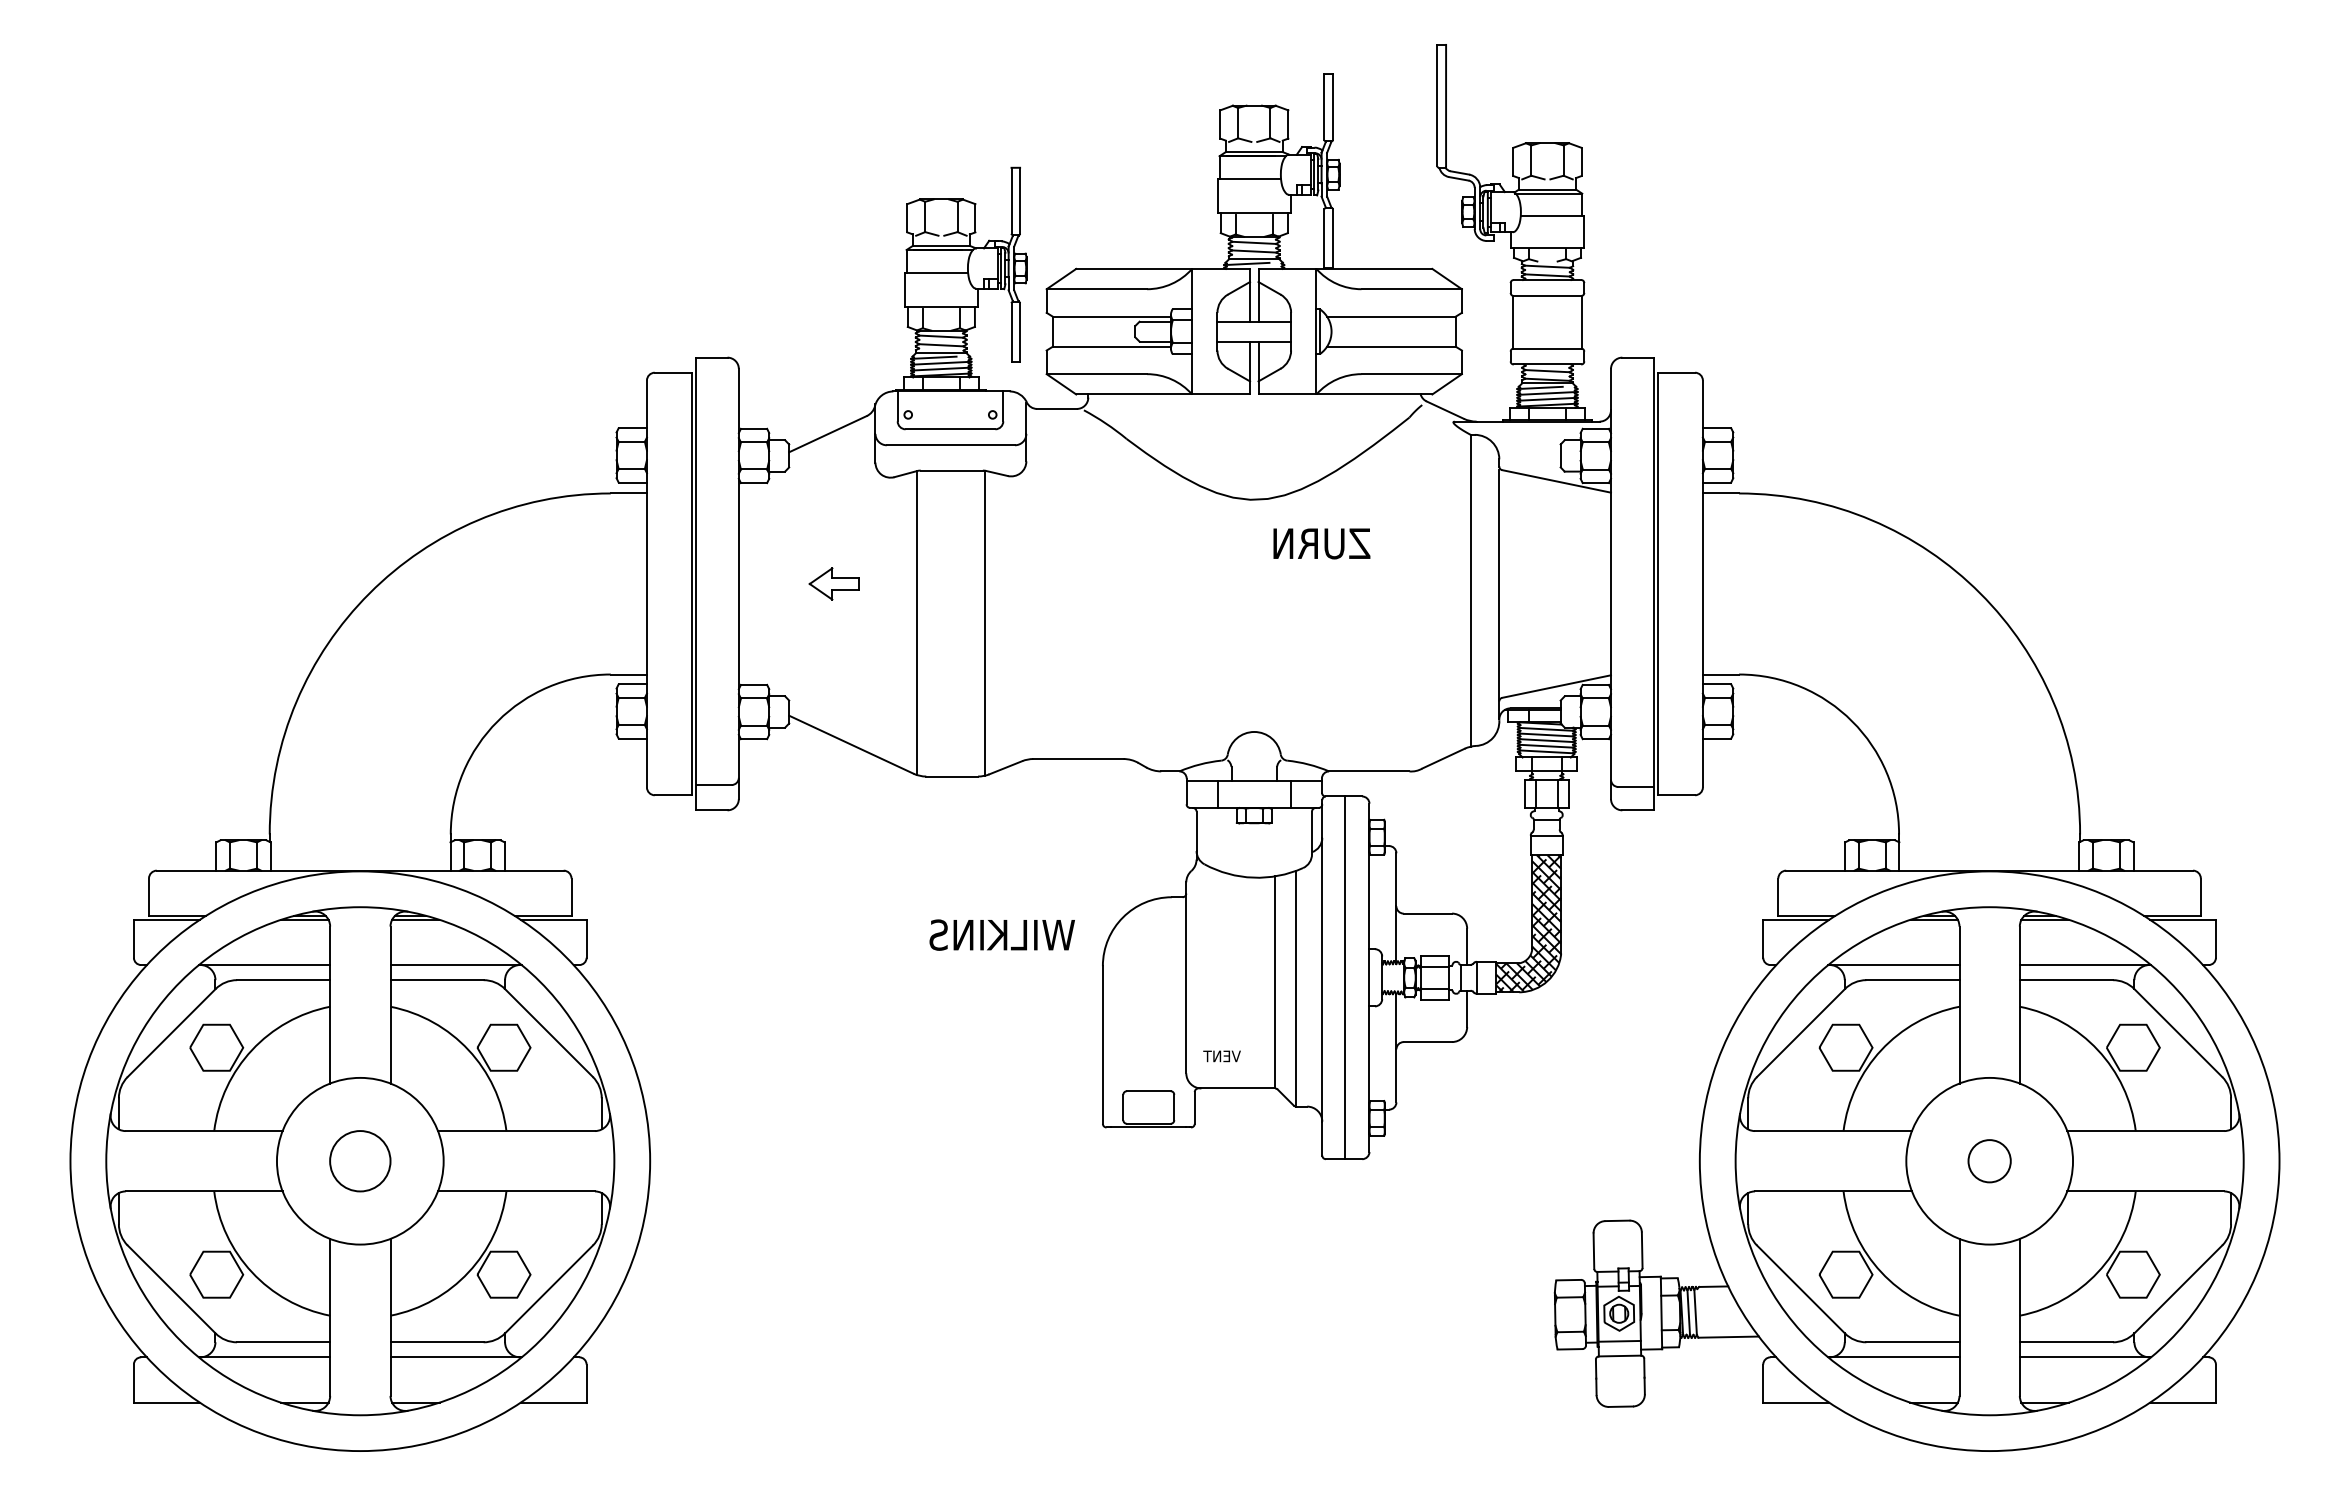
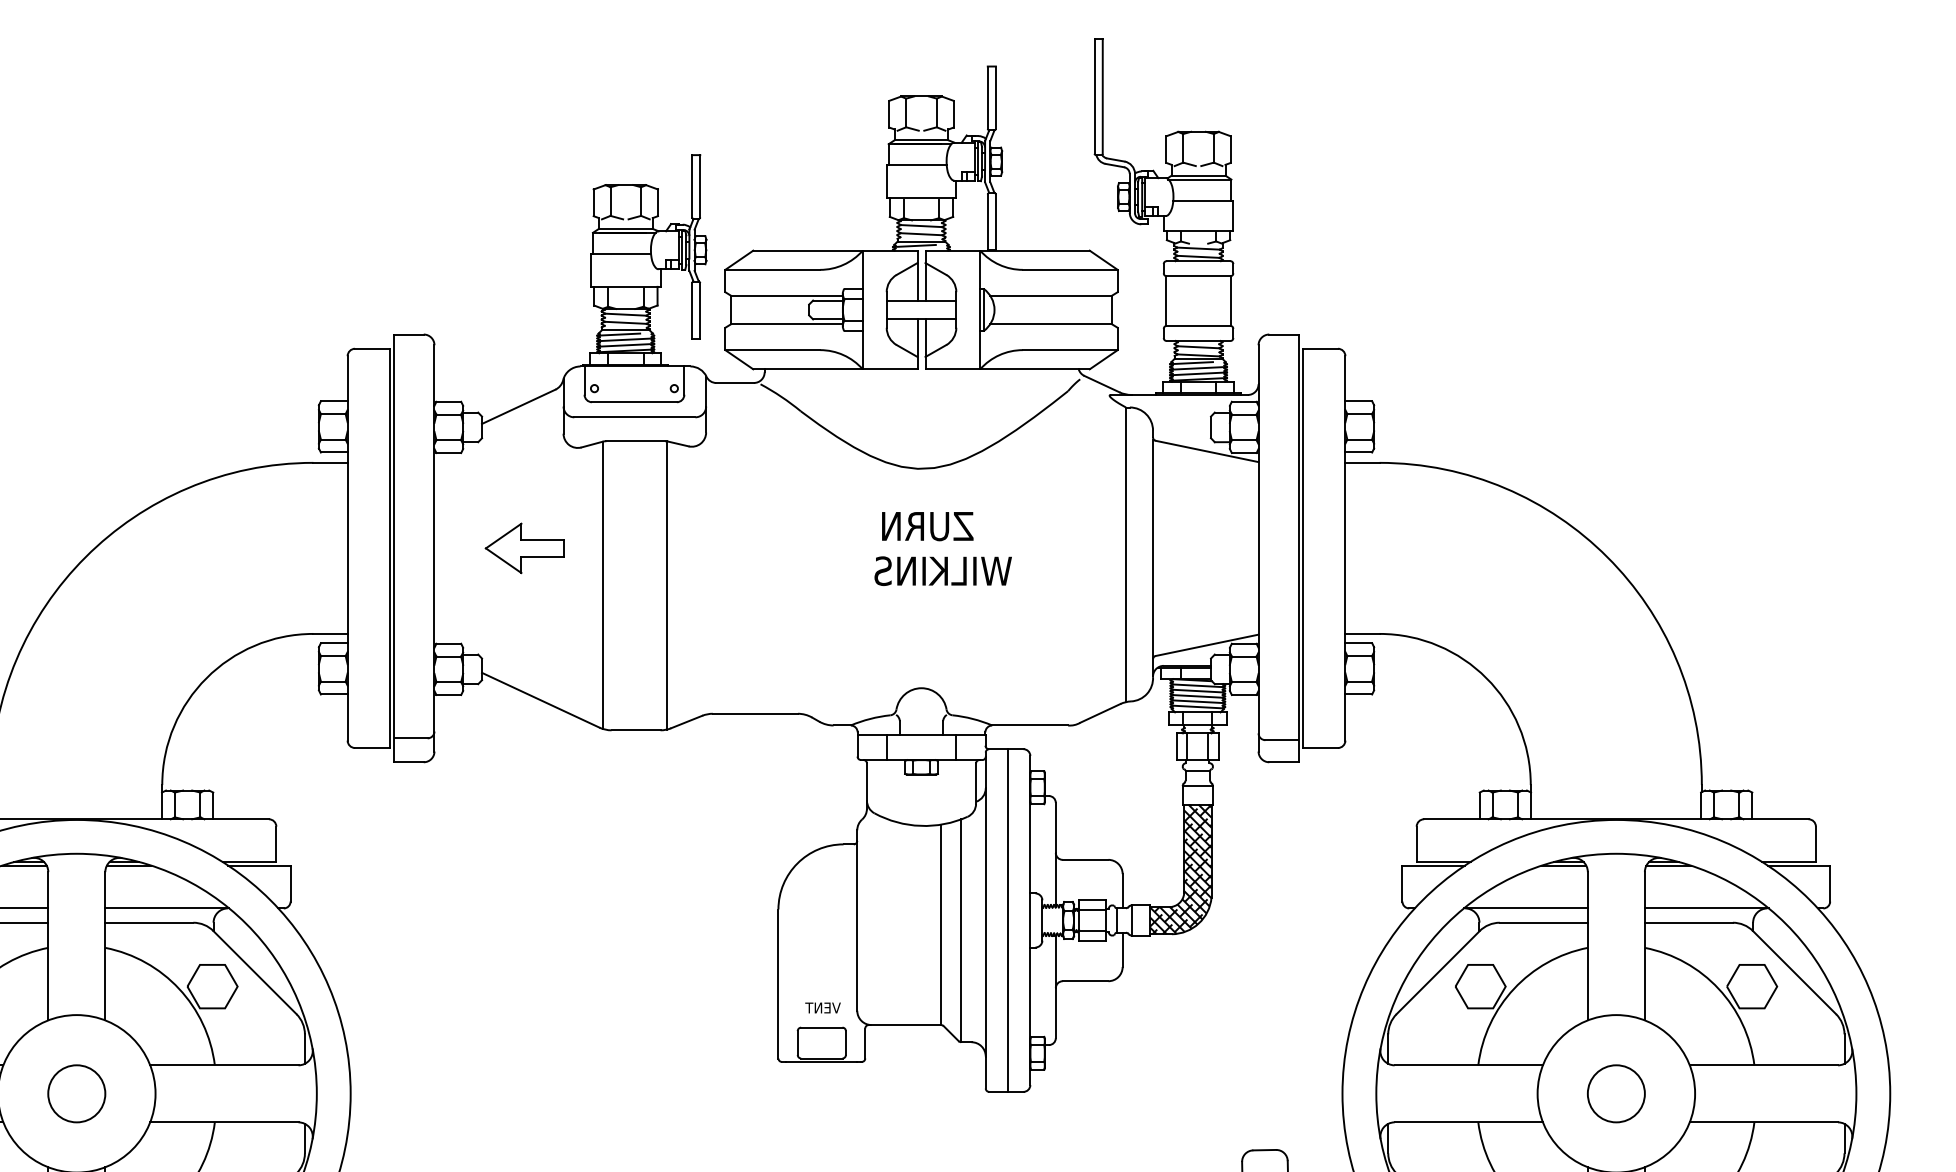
text: (1321, 543) -> (927, 526), moved
part: (834, 583) -> (524, 547), size x1.67
text: (1001, 934) -> (942, 570), moved
text: (1221, 1056) -> (822, 1008), moved
circle: (1989, 1161) -> (1616, 1094), size x1.43

